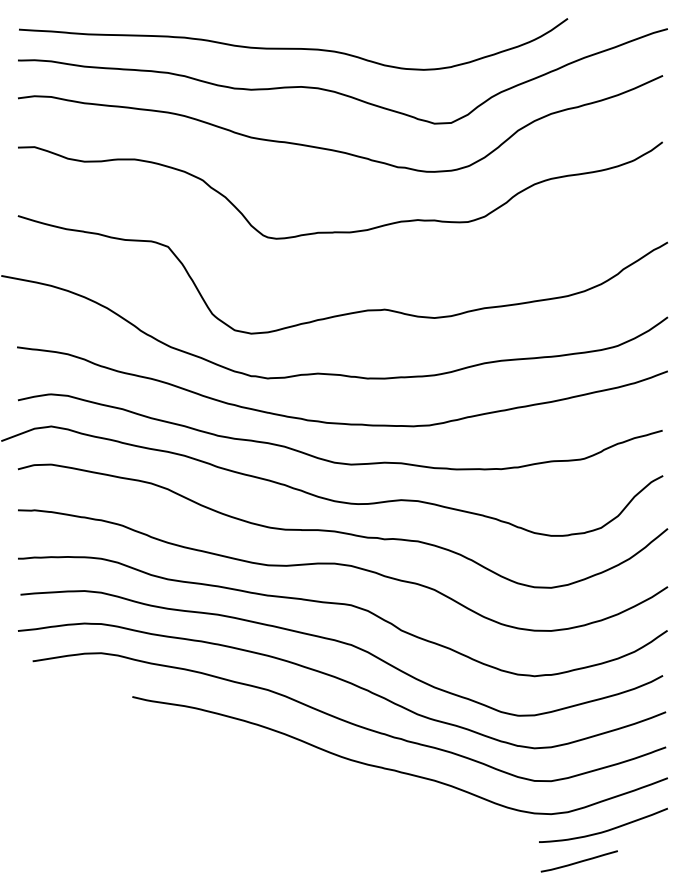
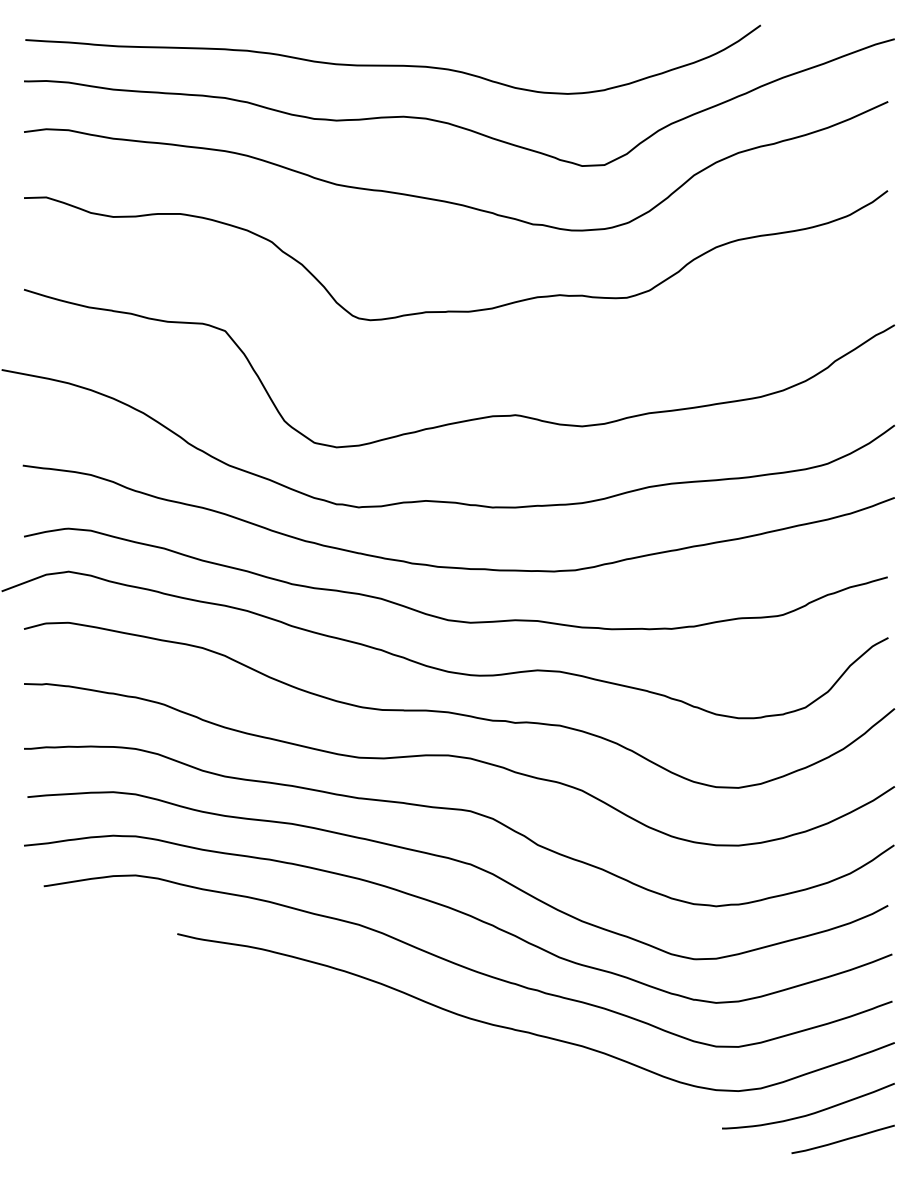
curve: (578, 861) -> (842, 1139), moved

